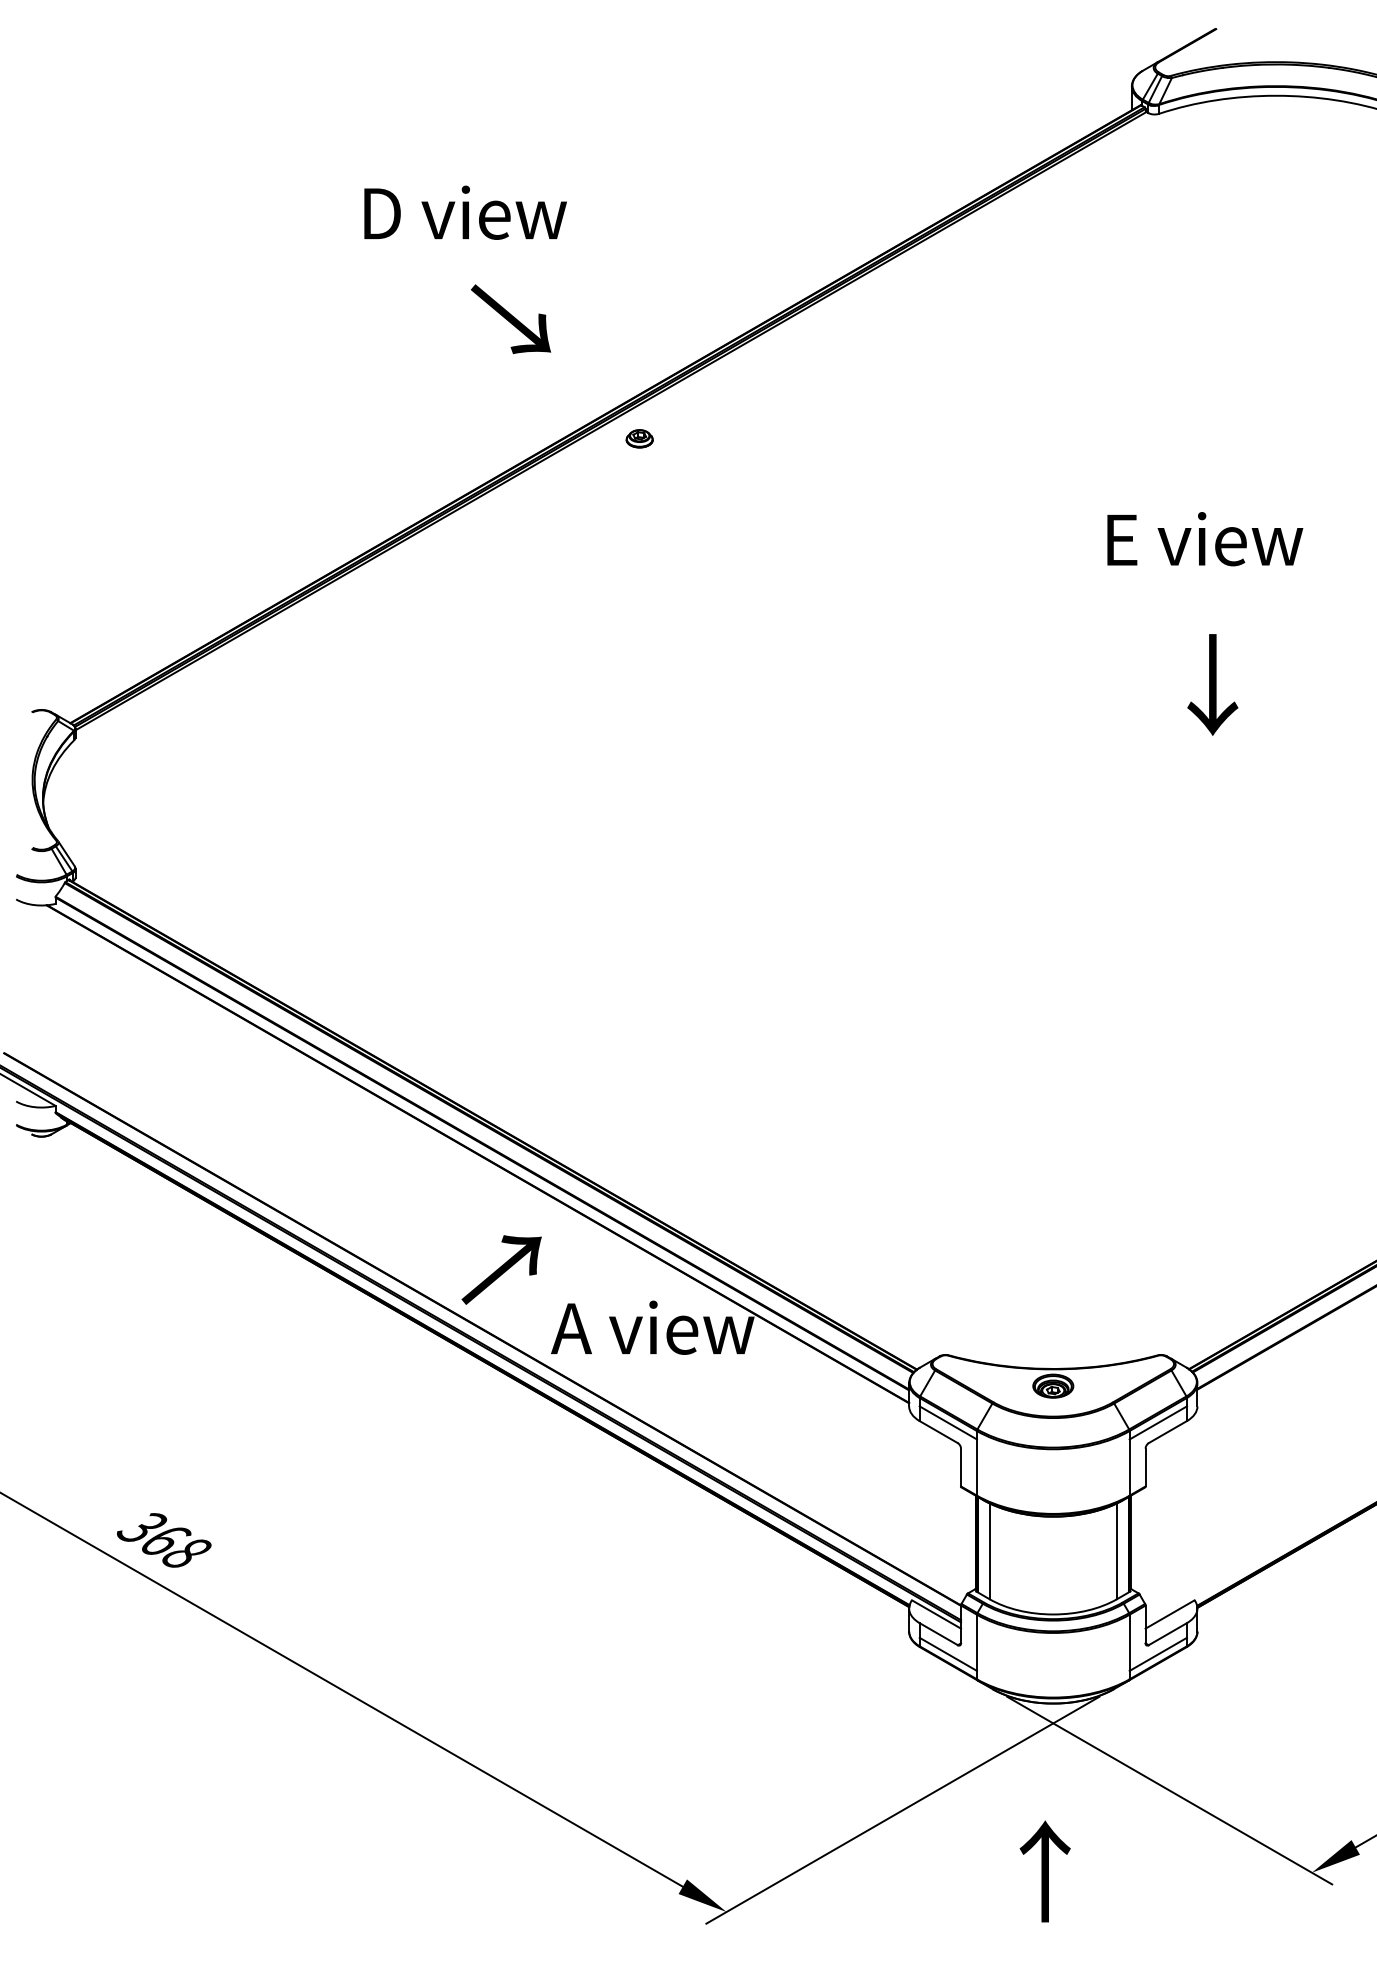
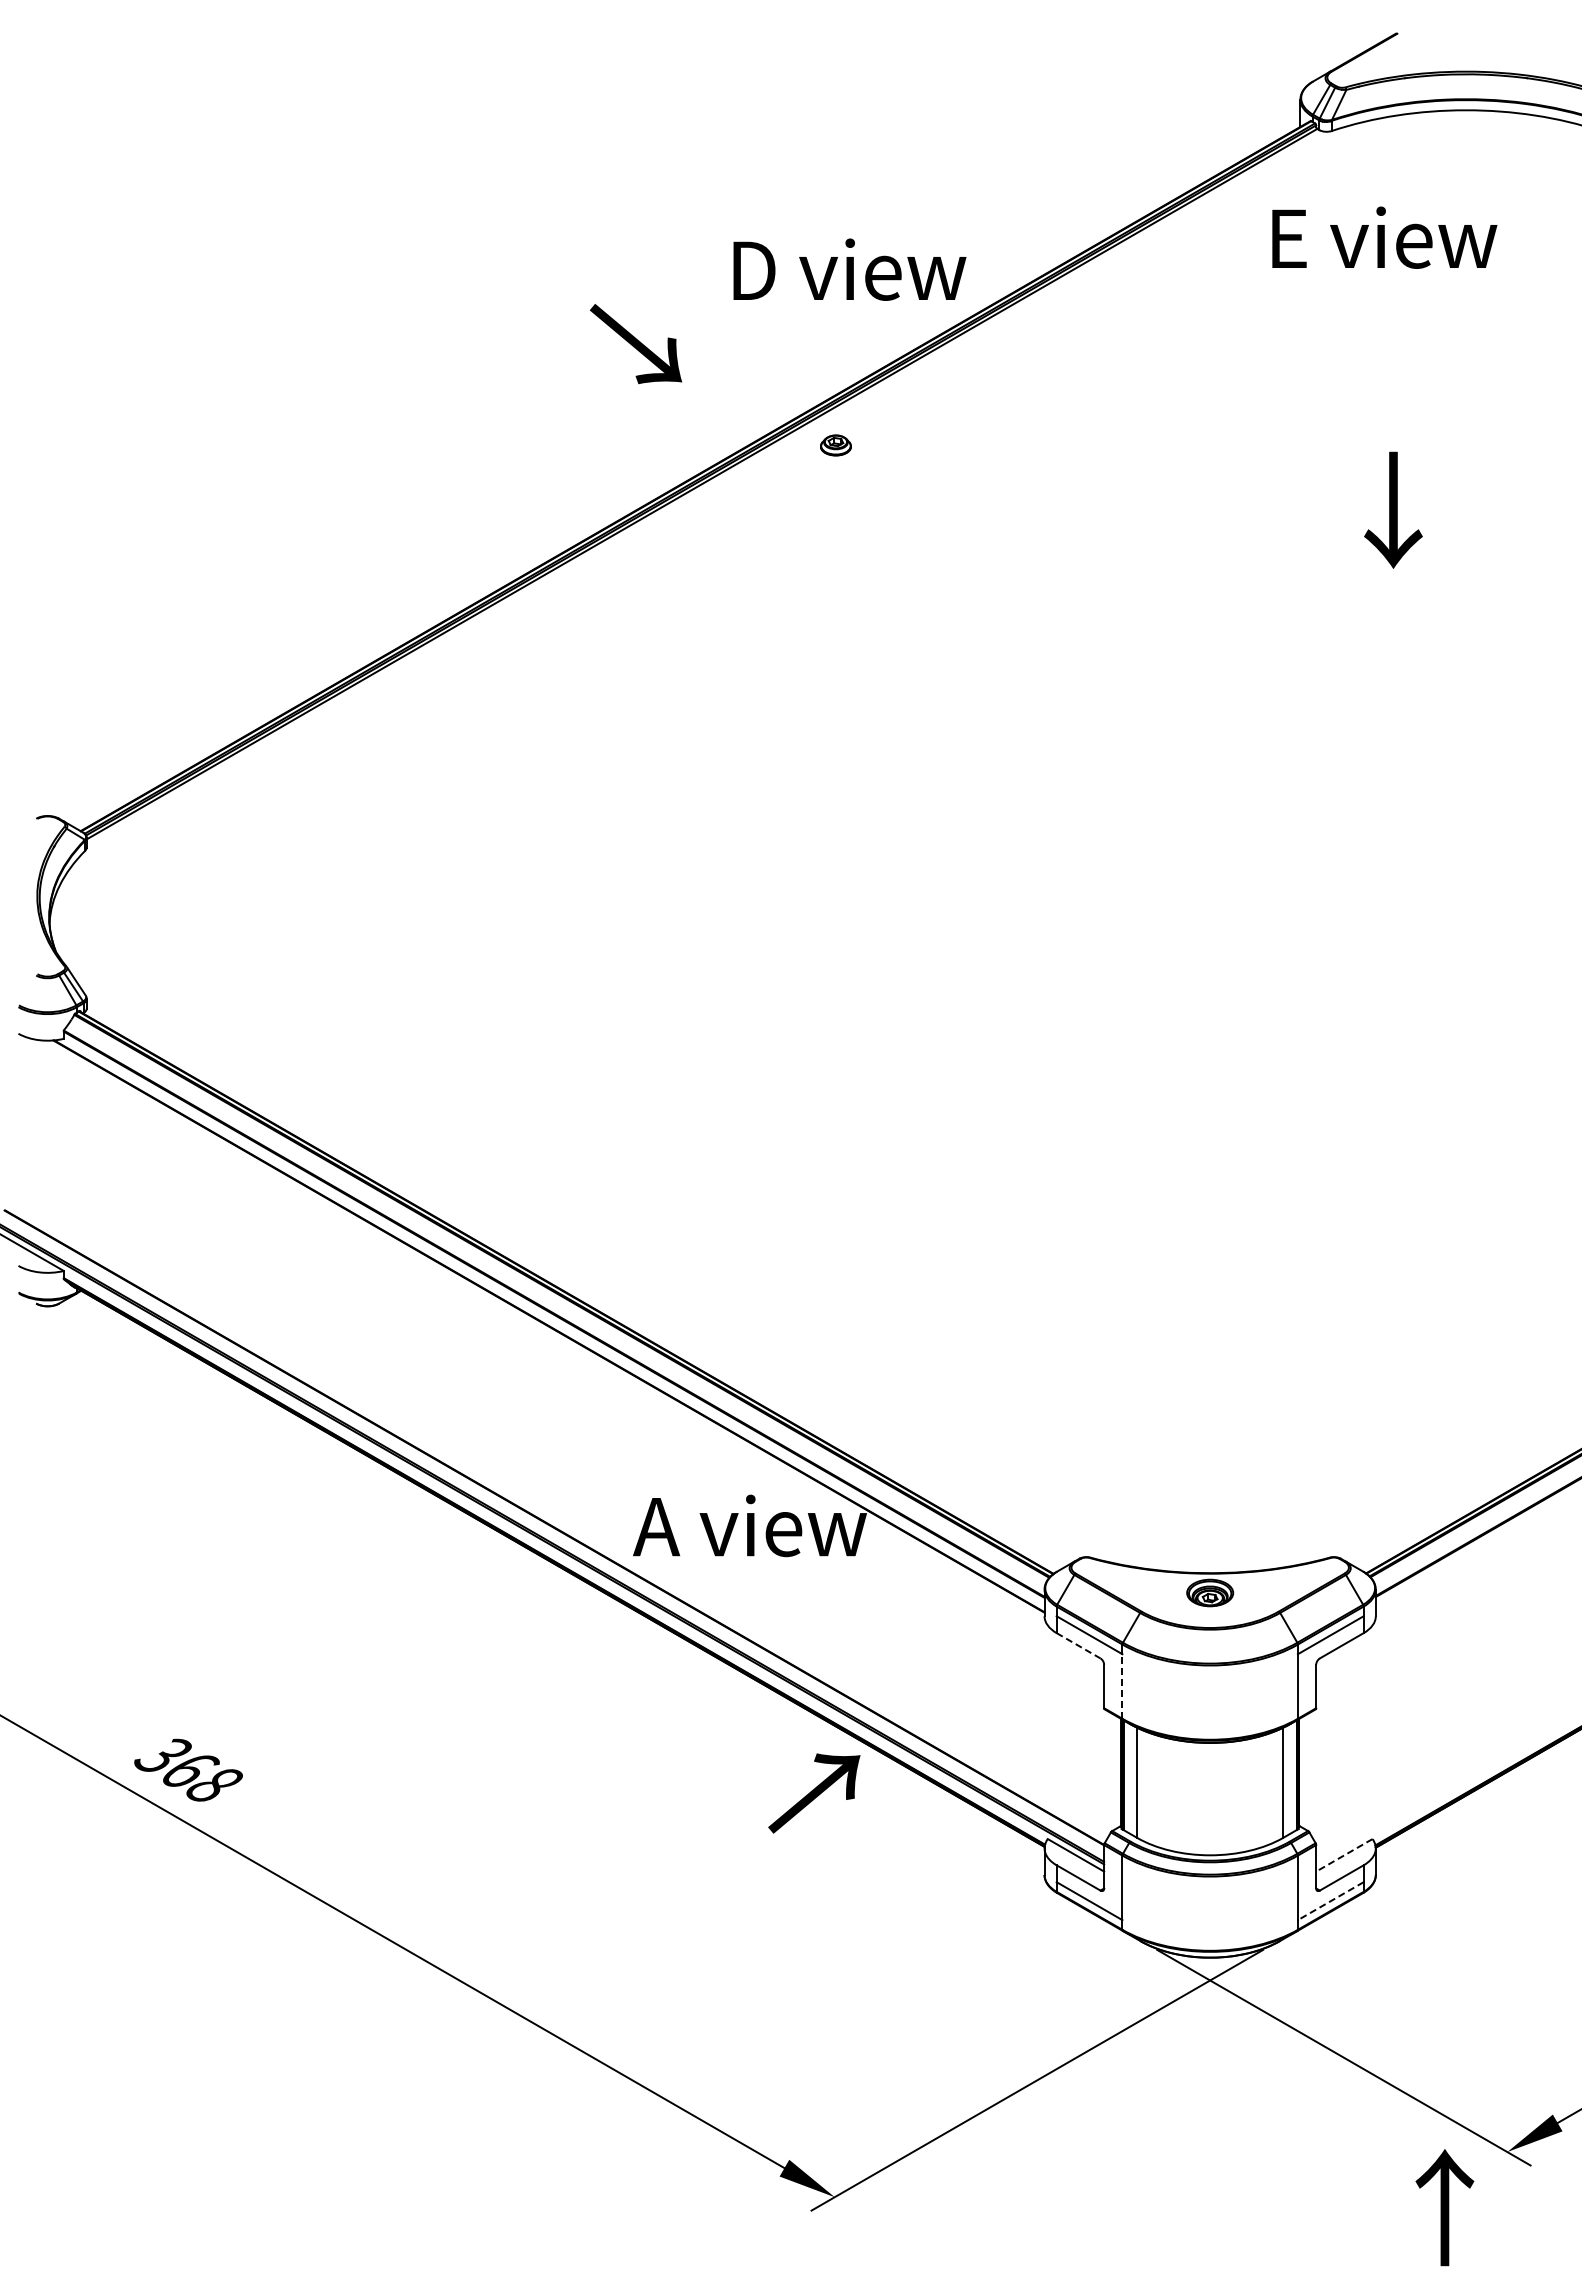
text: (465, 212) -> (849, 269), moved
text: (510, 319) -> (635, 344), moved
part: (639, 438) -> (835, 445), moved
text: (1205, 538) -> (1384, 237), moved
text: (1212, 684) -> (1393, 509), moved
text: (501, 1269) -> (814, 1793), moved
line: (939, 1432) -> (1079, 1646), solid -> dashed
line: (977, 1467) -> (1122, 1686), solid -> dashed
line: (1170, 1614) -> (1344, 1855), solid -> dashed
line: (1158, 1654) -> (1330, 1901), solid -> dashed
text: (1044, 1871) -> (1444, 2207), moved

